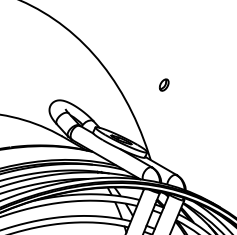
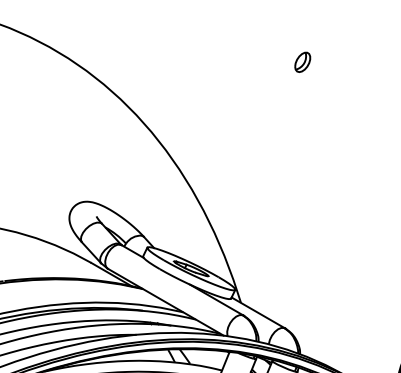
part: (164, 84) -> (303, 61), moved

